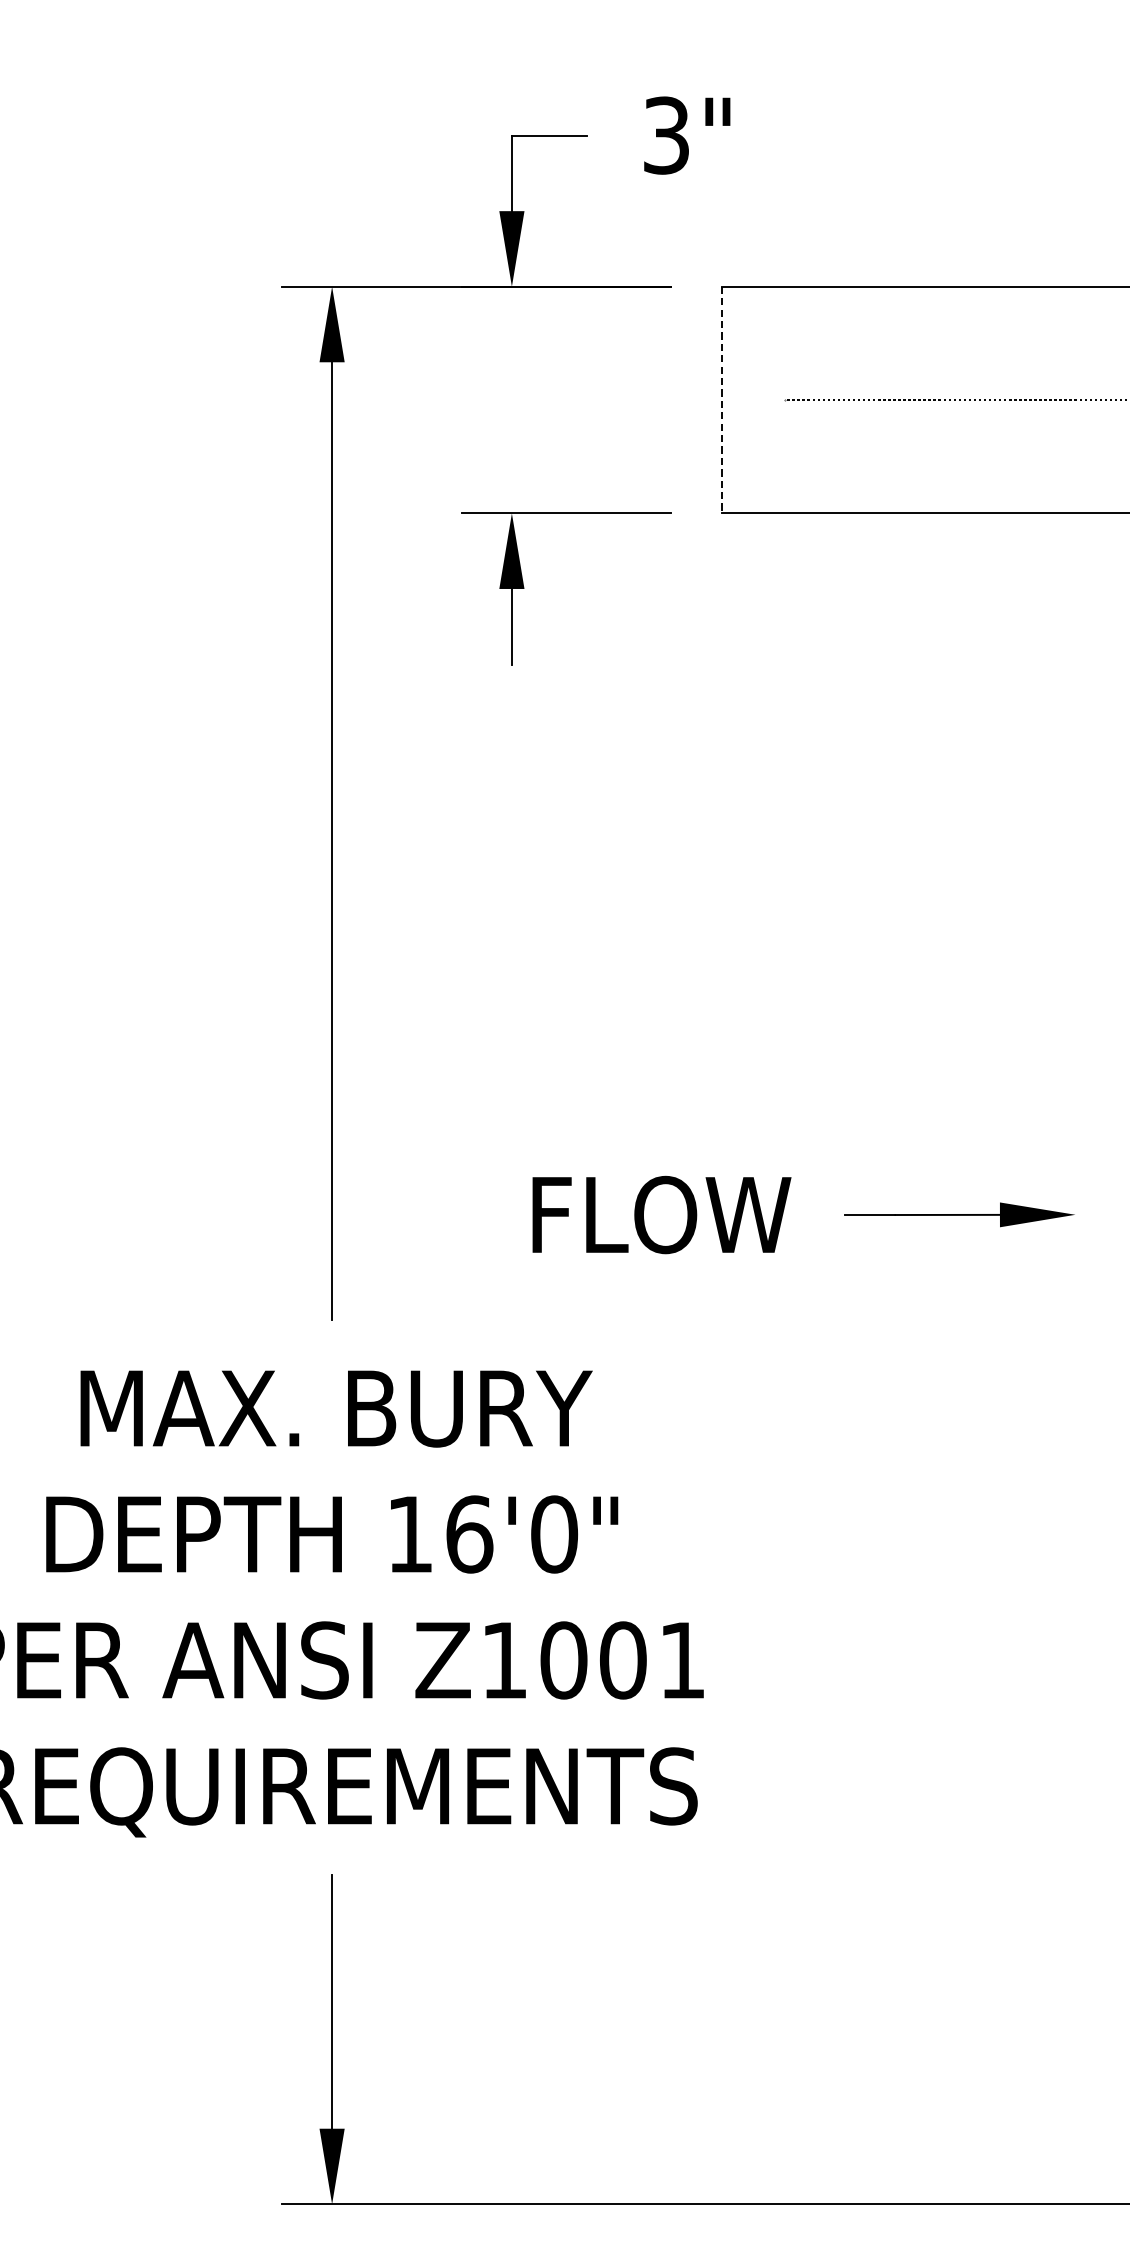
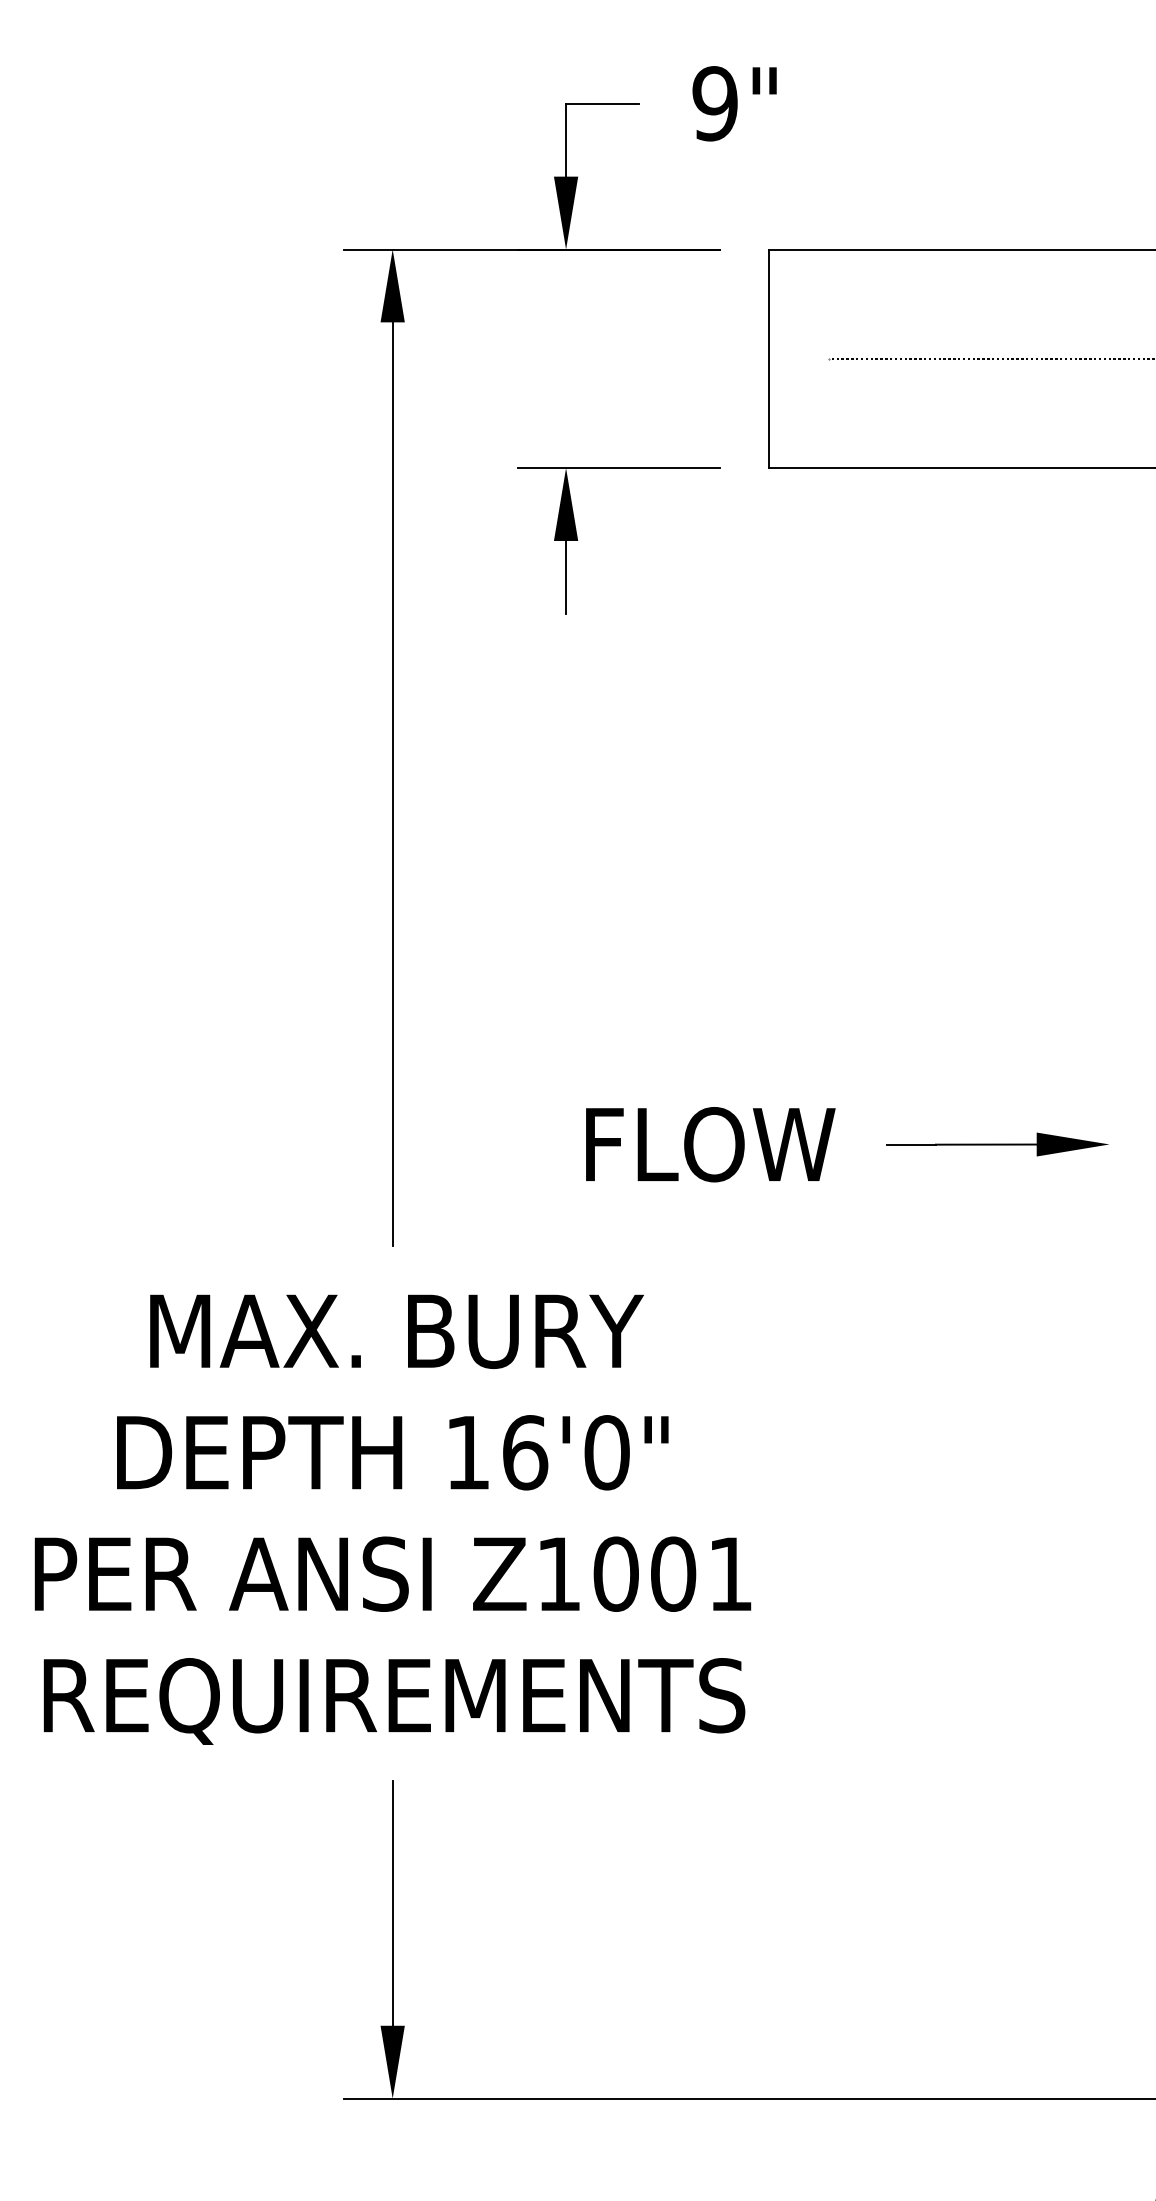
text: (665, 135) -> (714, 103), 3" -> 9"
line: (721, 400) -> (768, 359), dashed -> solid

